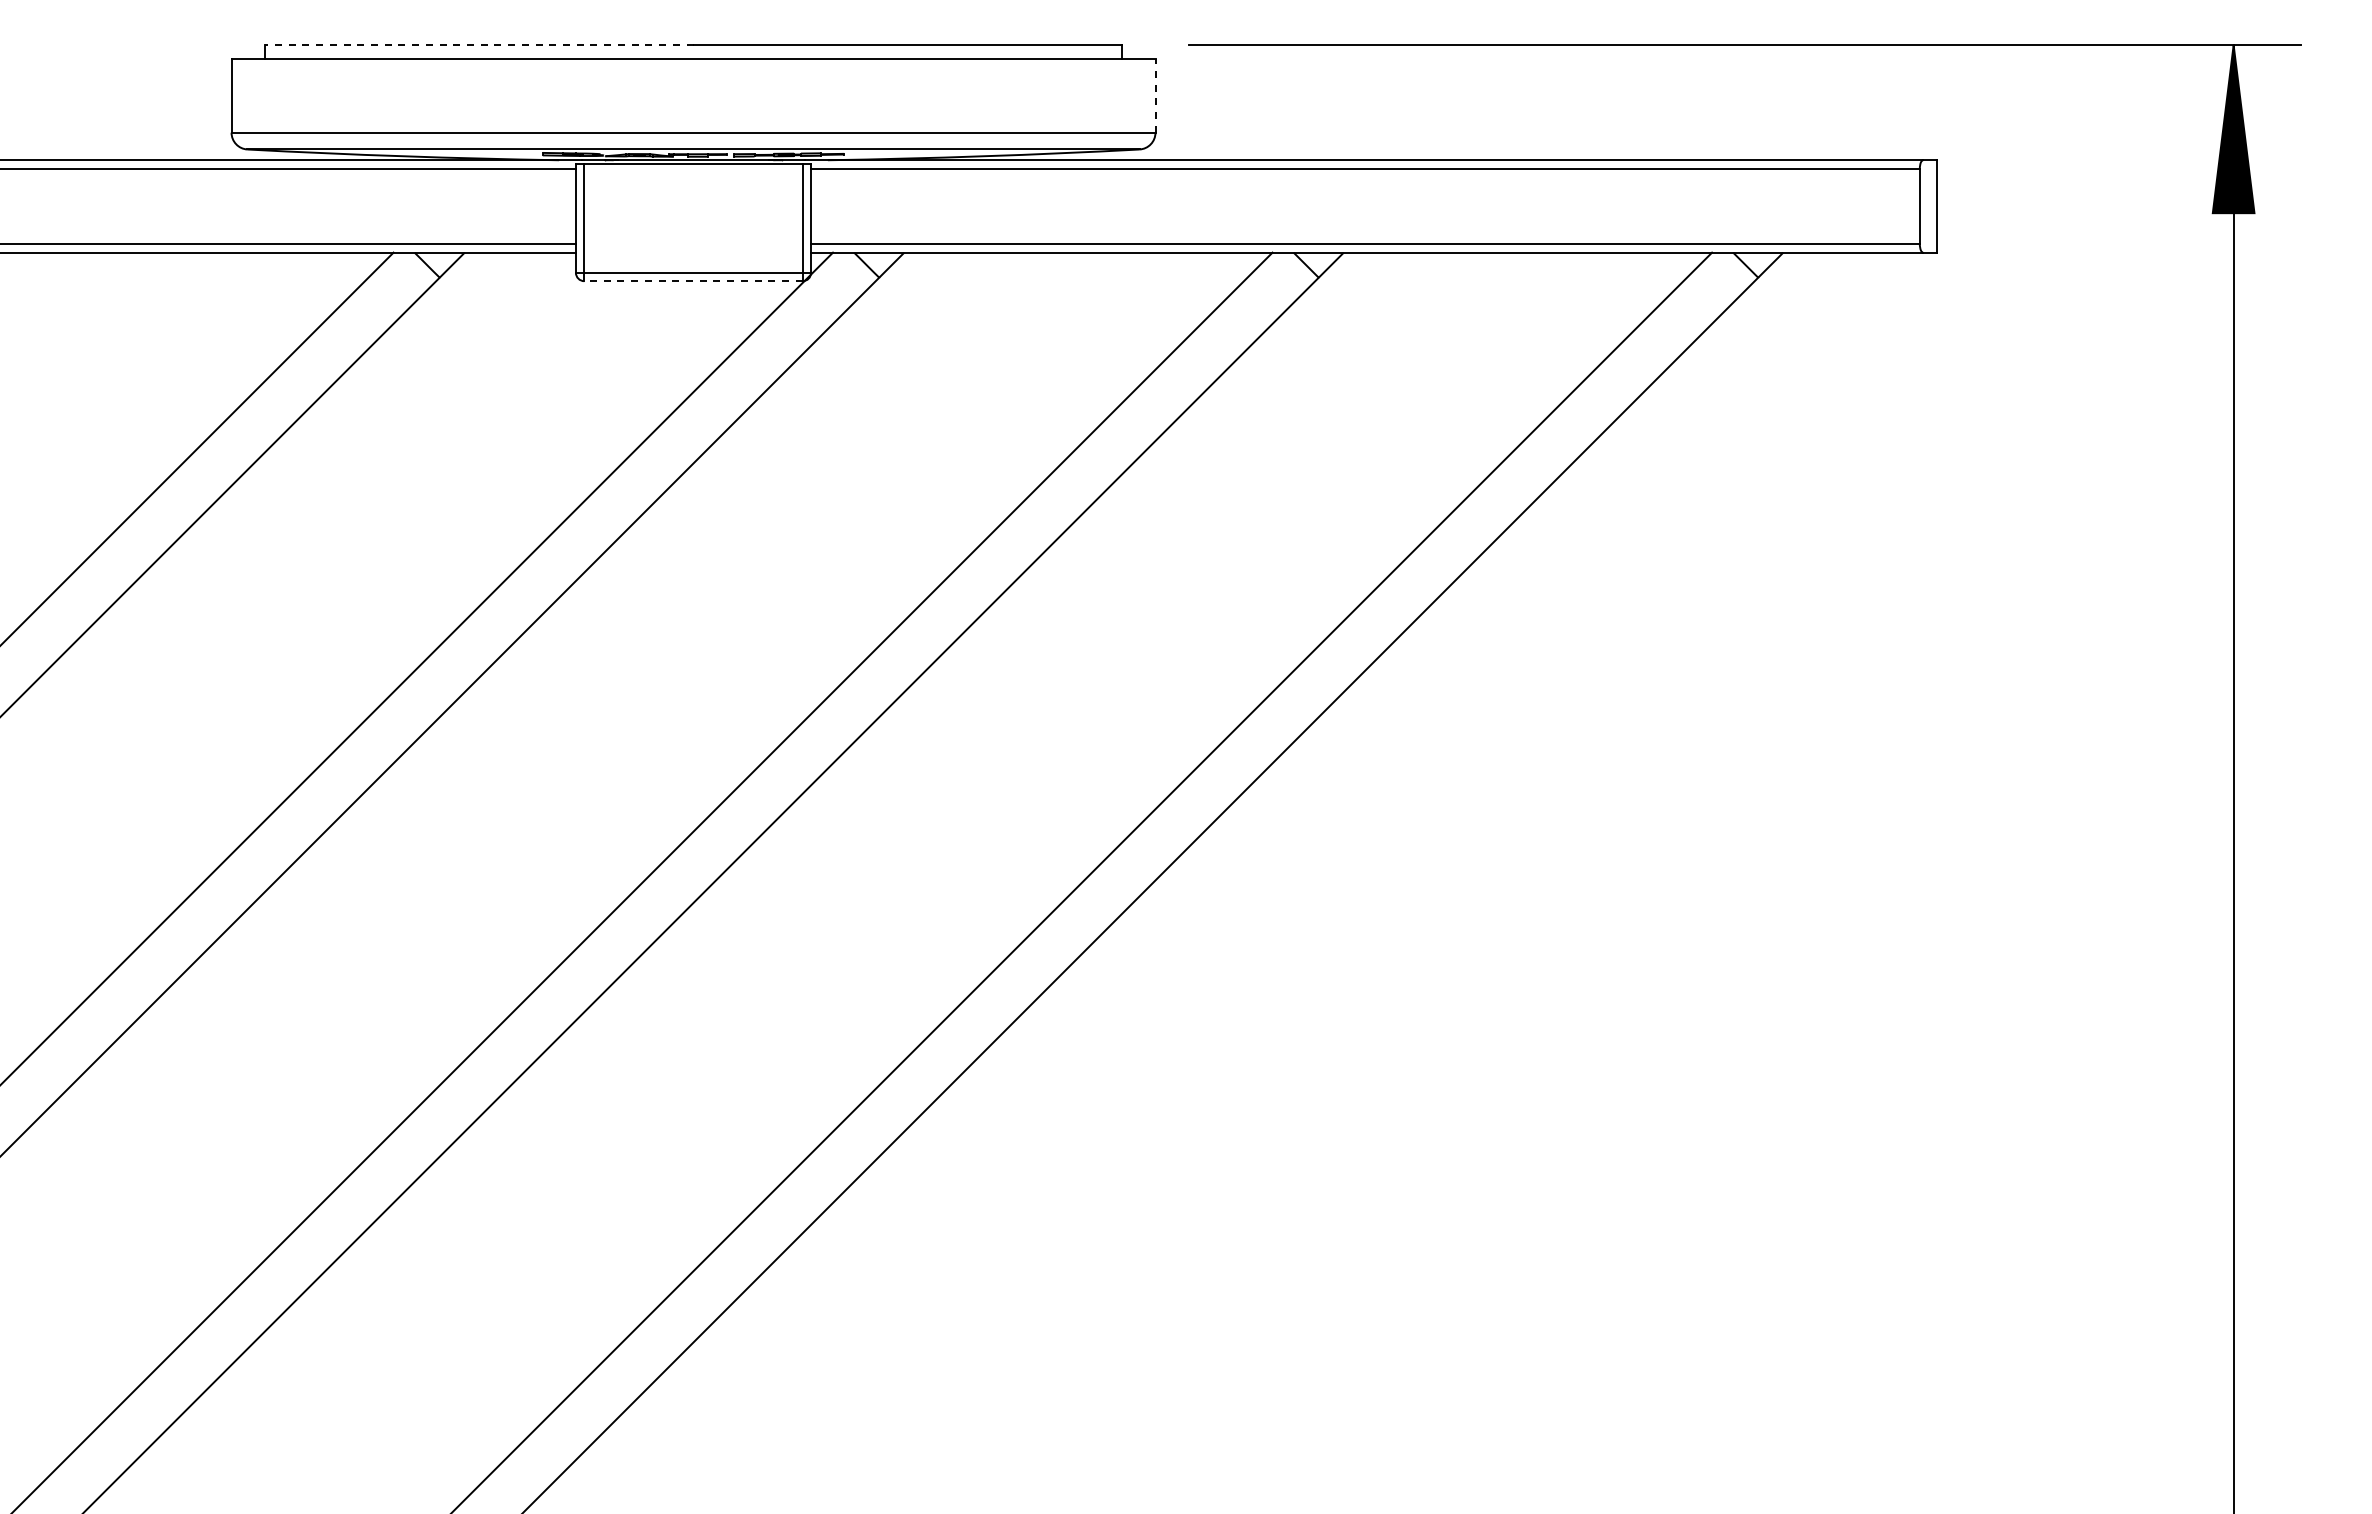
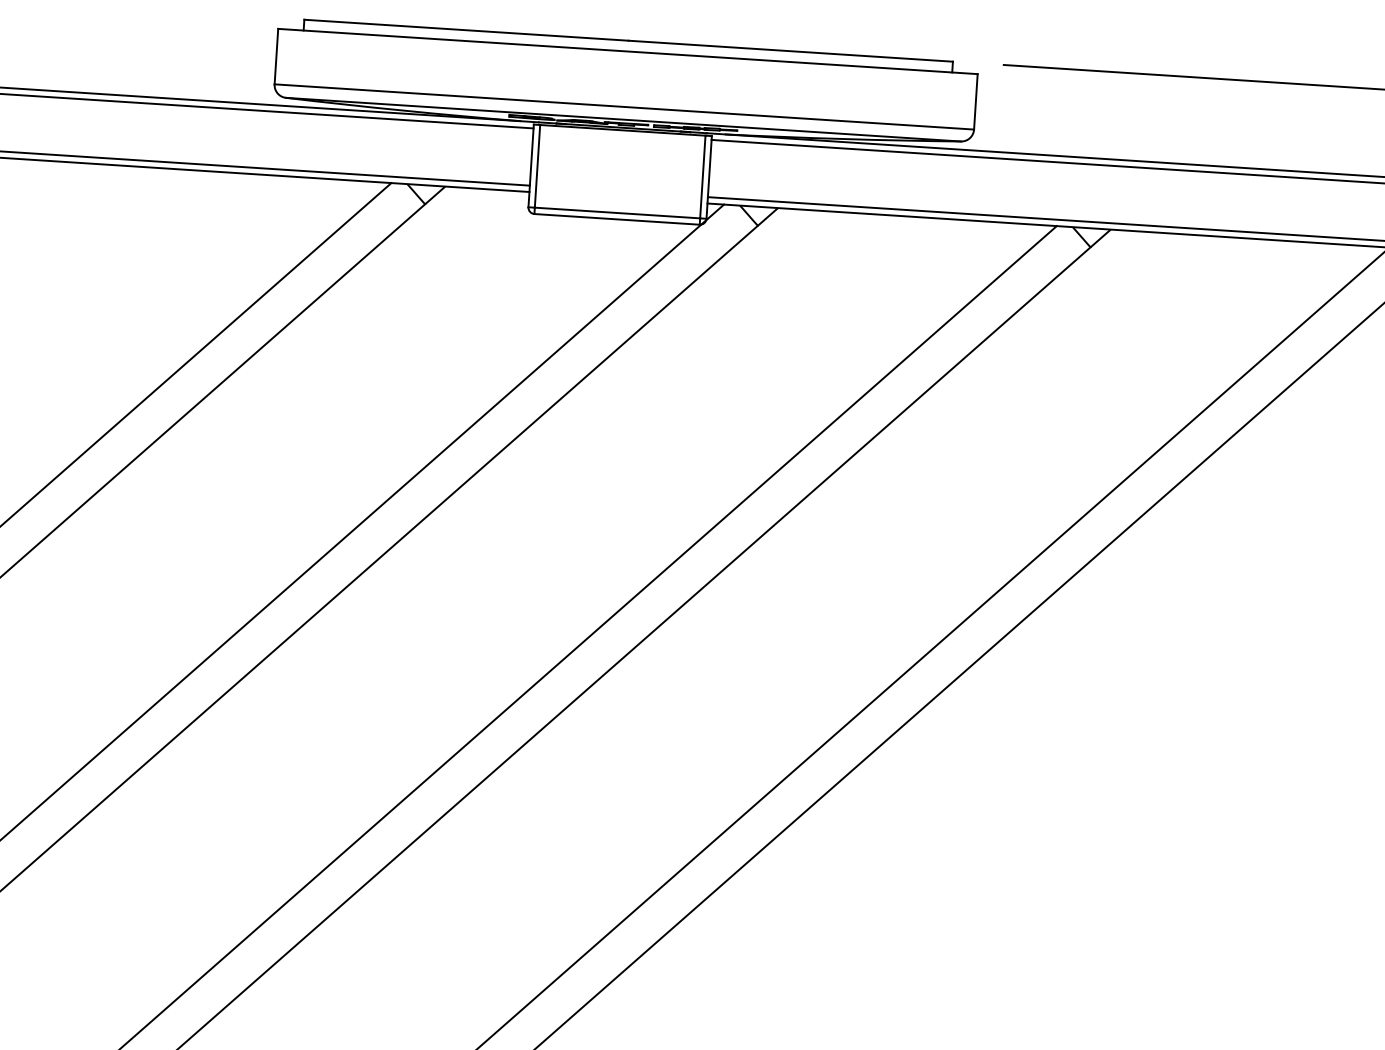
line: (478, 45) -> (465, 30), dashed -> solid
line: (1155, 96) -> (975, 102), dashed -> solid
line: (693, 281) -> (617, 219), dashed -> solid

